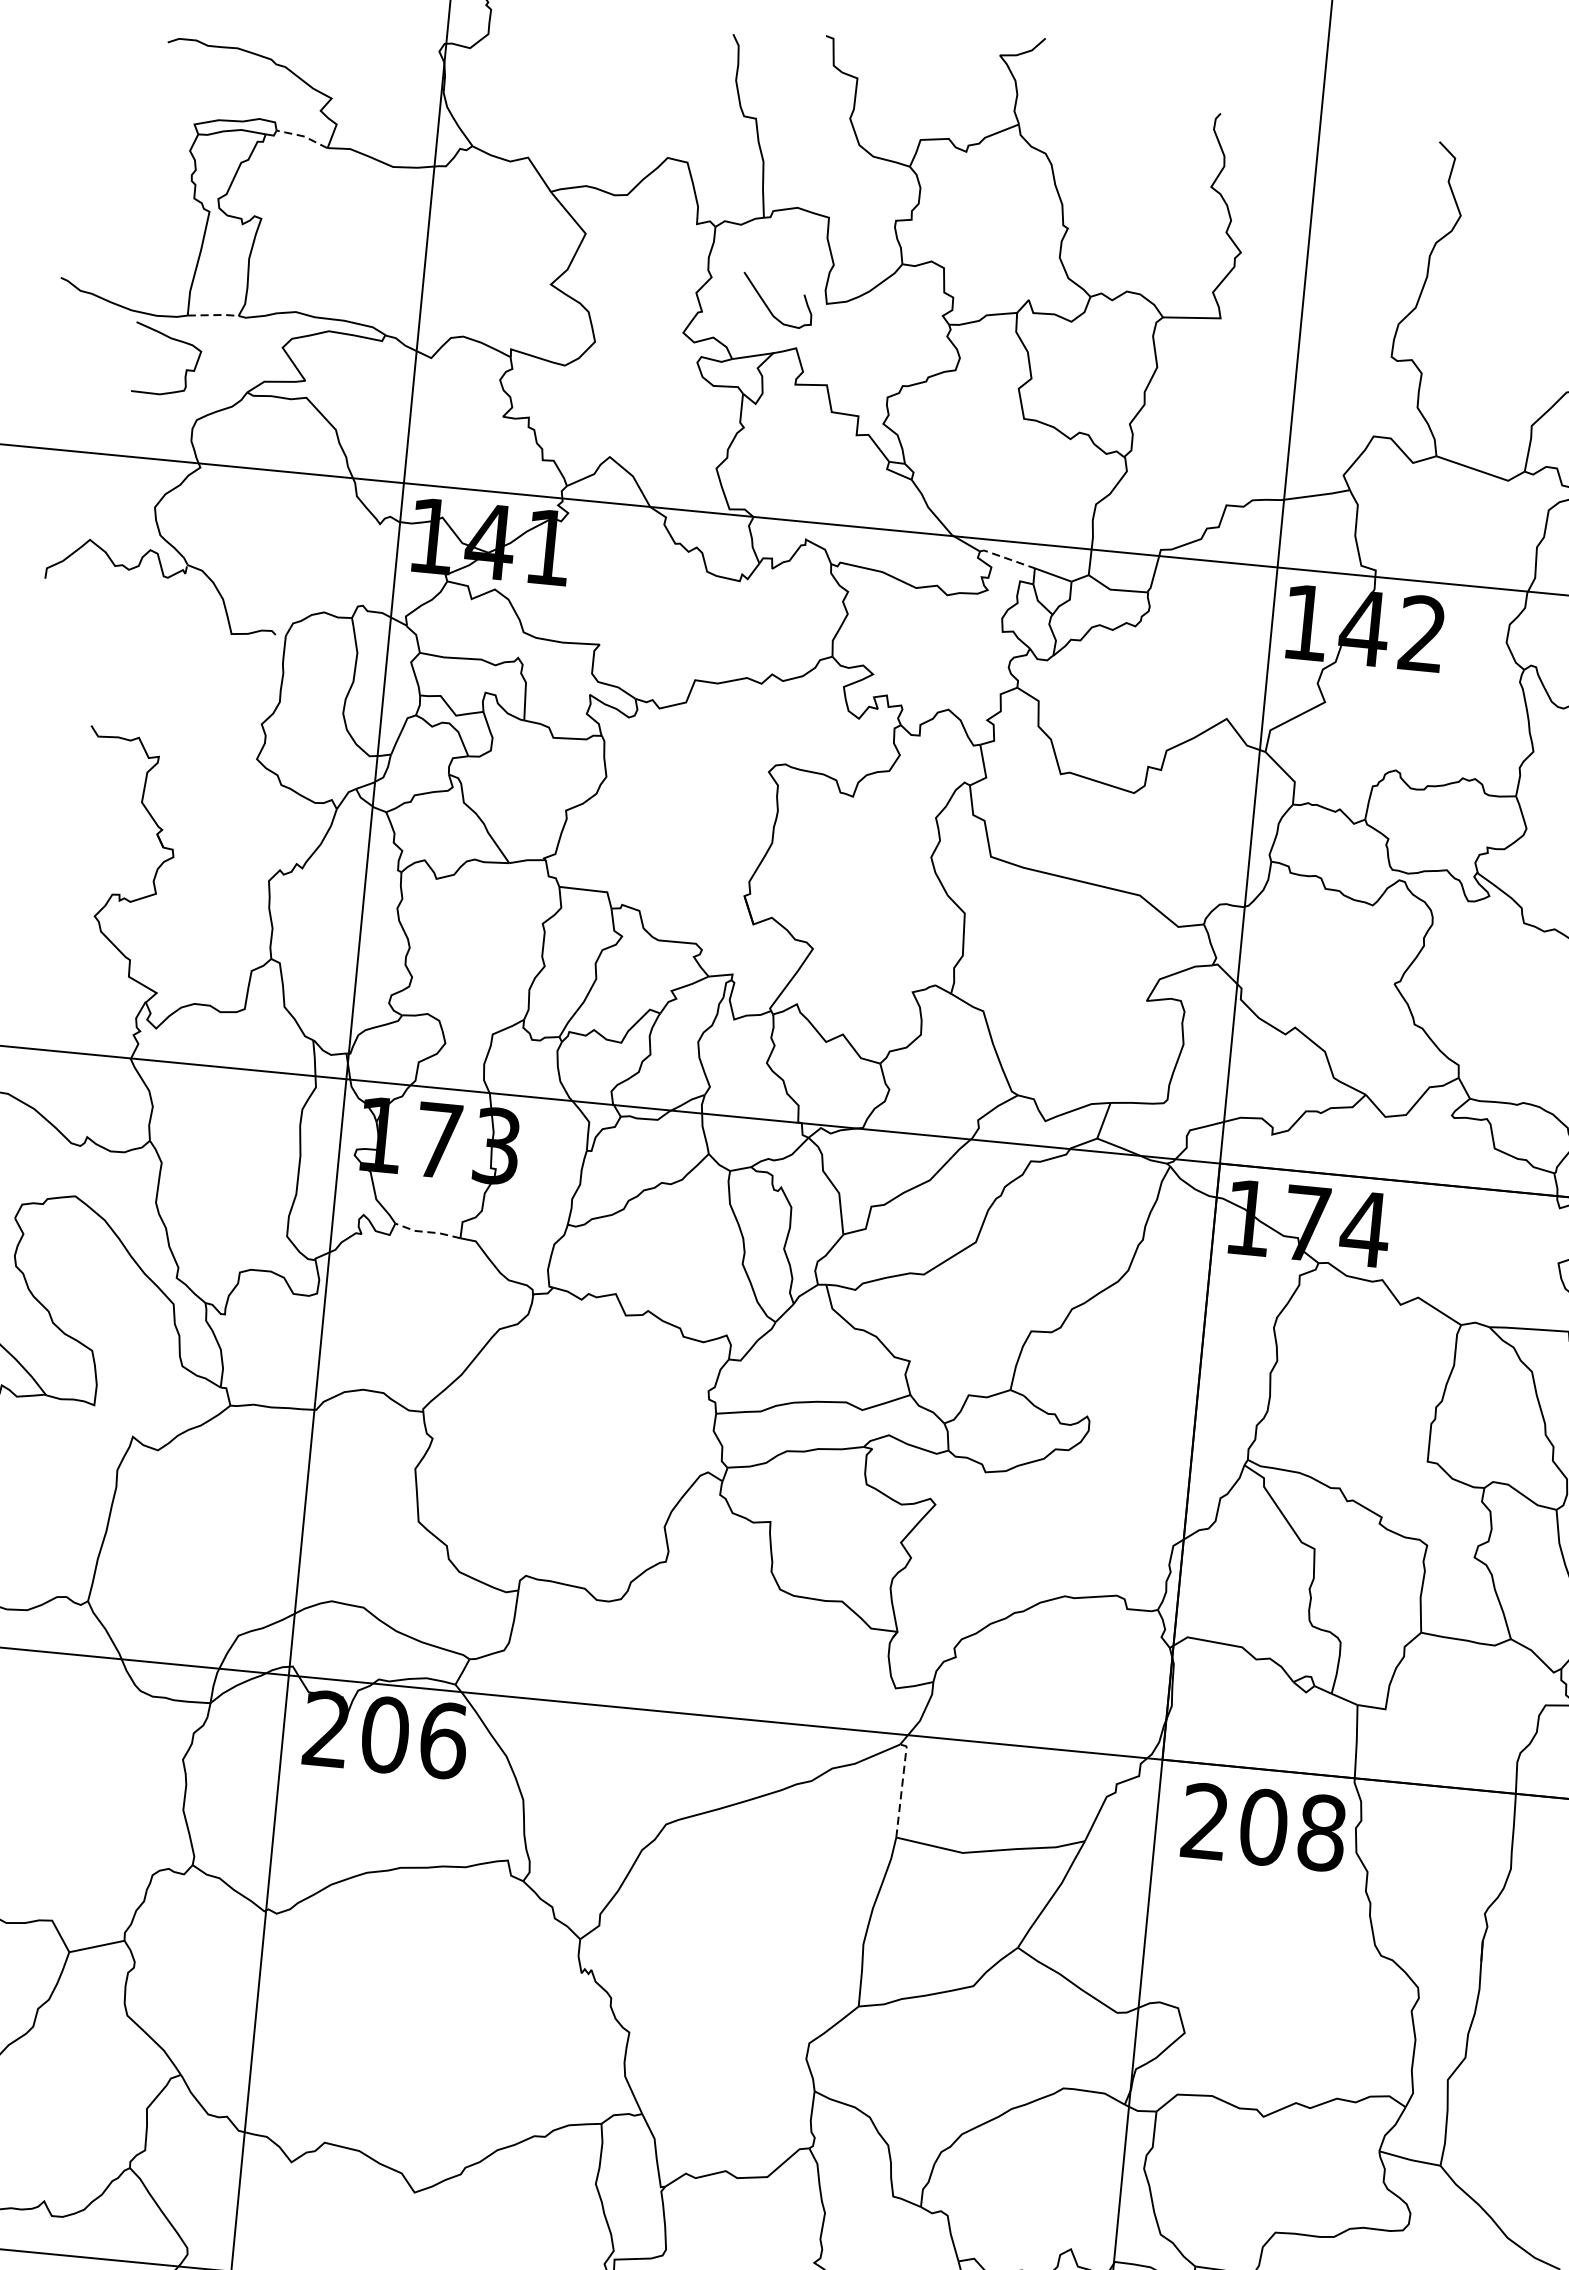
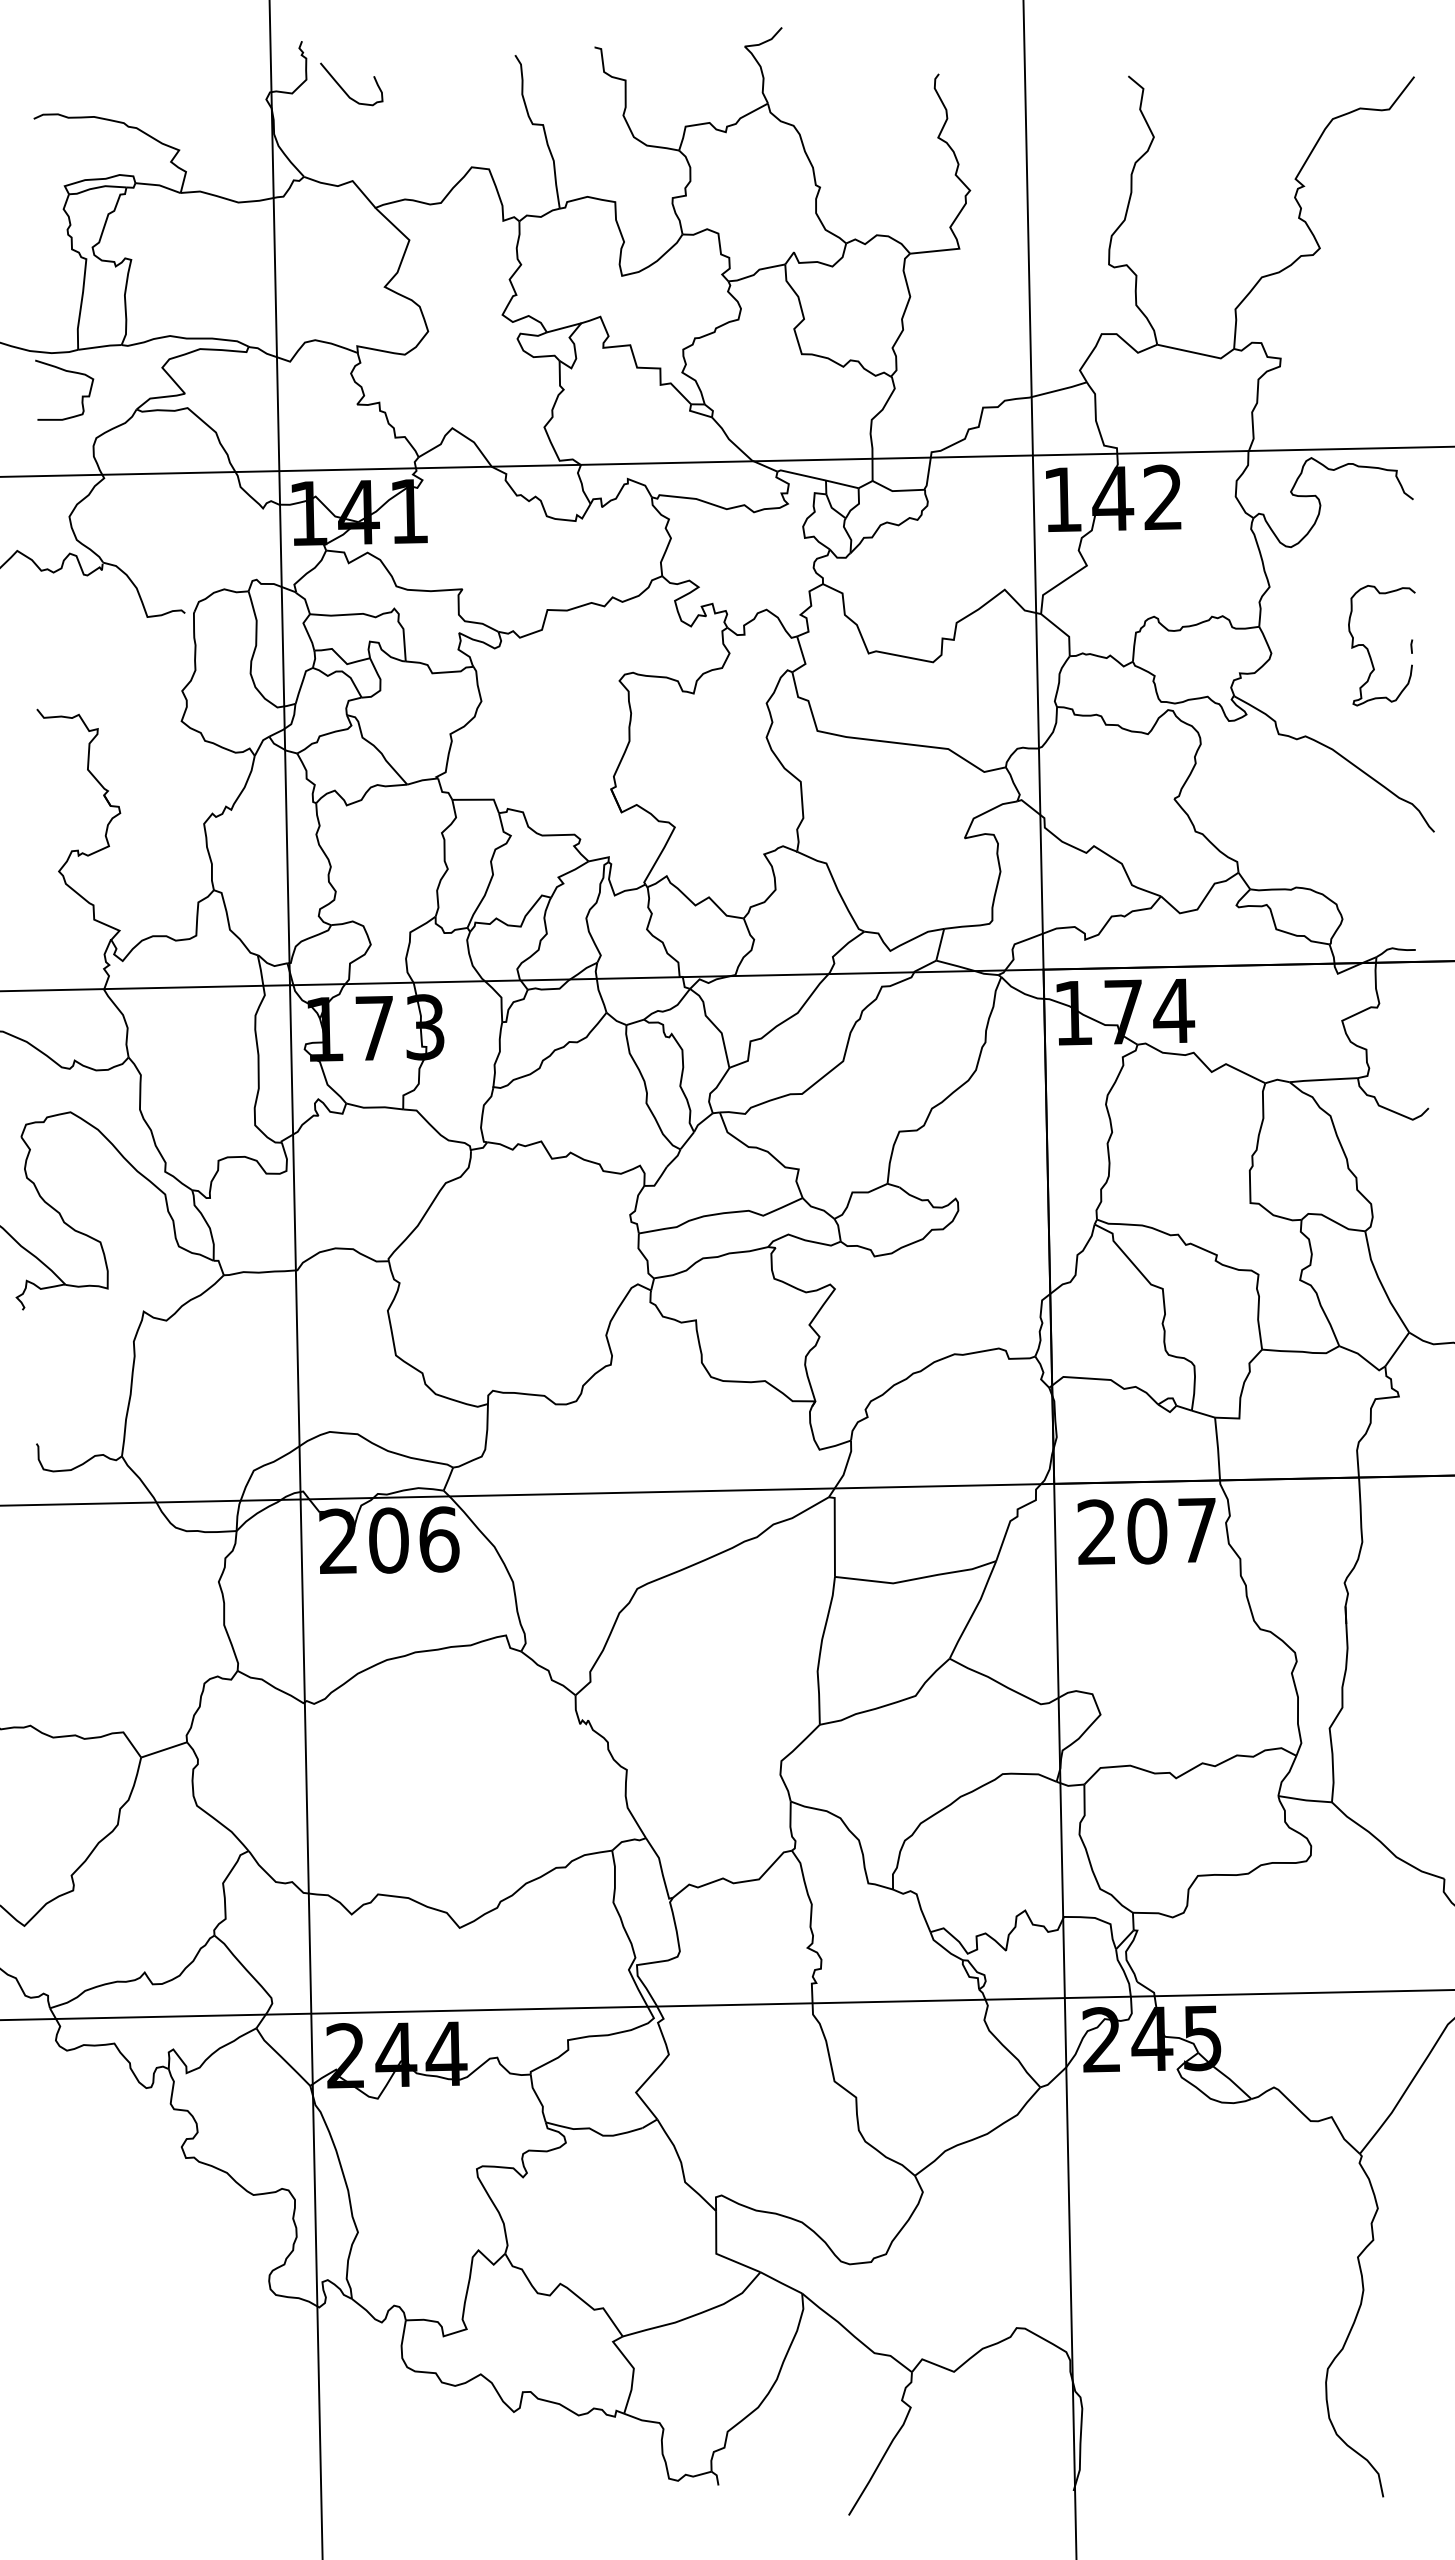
line: (304, 136) -> (159, 185), dashed -> solid
curve: (767, 304) -> (343, 88), moved
line: (214, 314) -> (100, 346), dashed -> solid
line: (1006, 557) -> (800, 474), dashed -> solid
line: (427, 1232) -> (374, 1107), dashed -> solid
line: (901, 1787) -> (834, 1533), dashed -> solid
text: (1321, 1833) -> (1197, 1530), 208 -> 207

